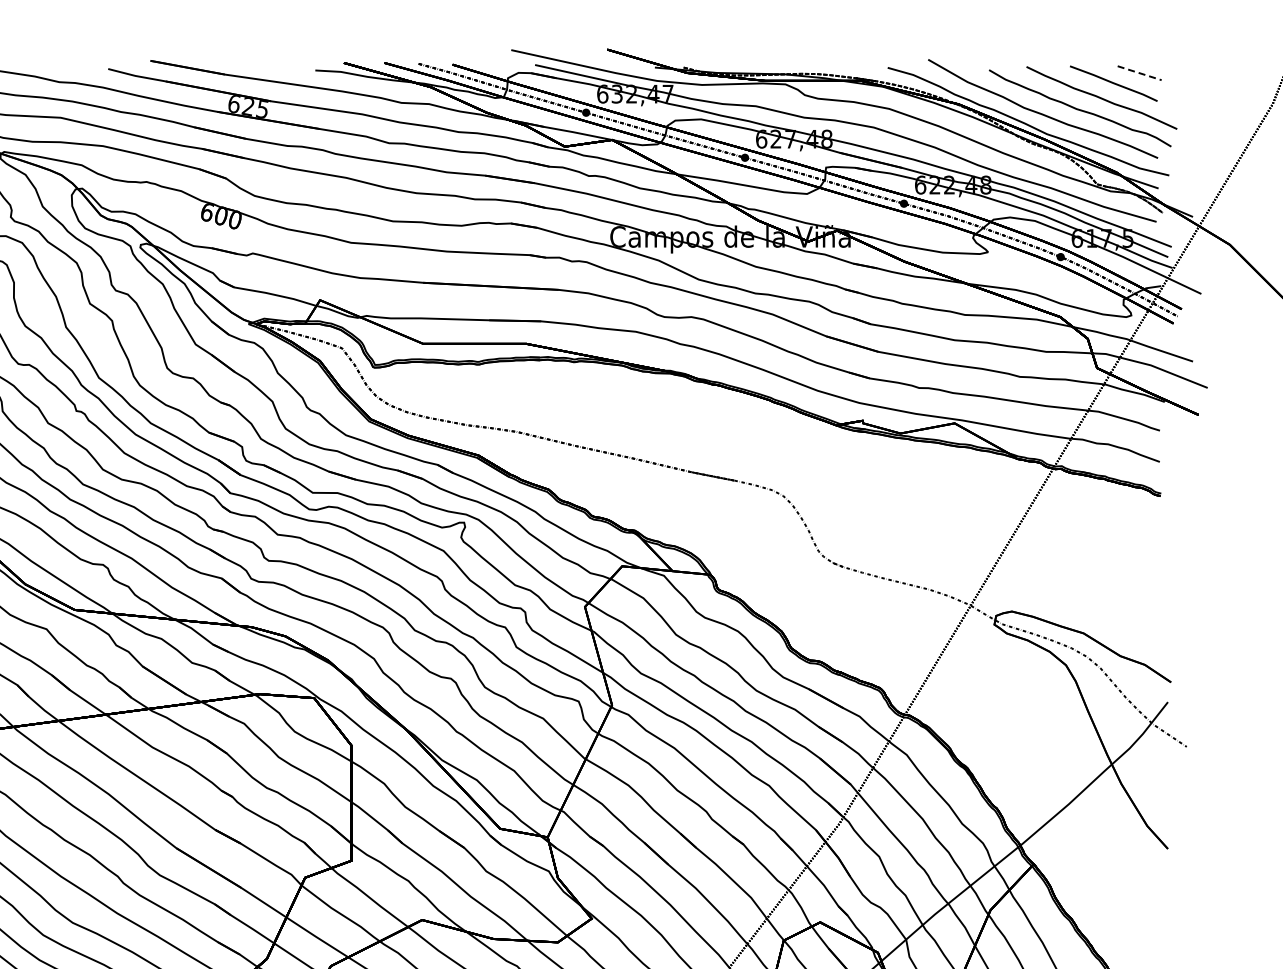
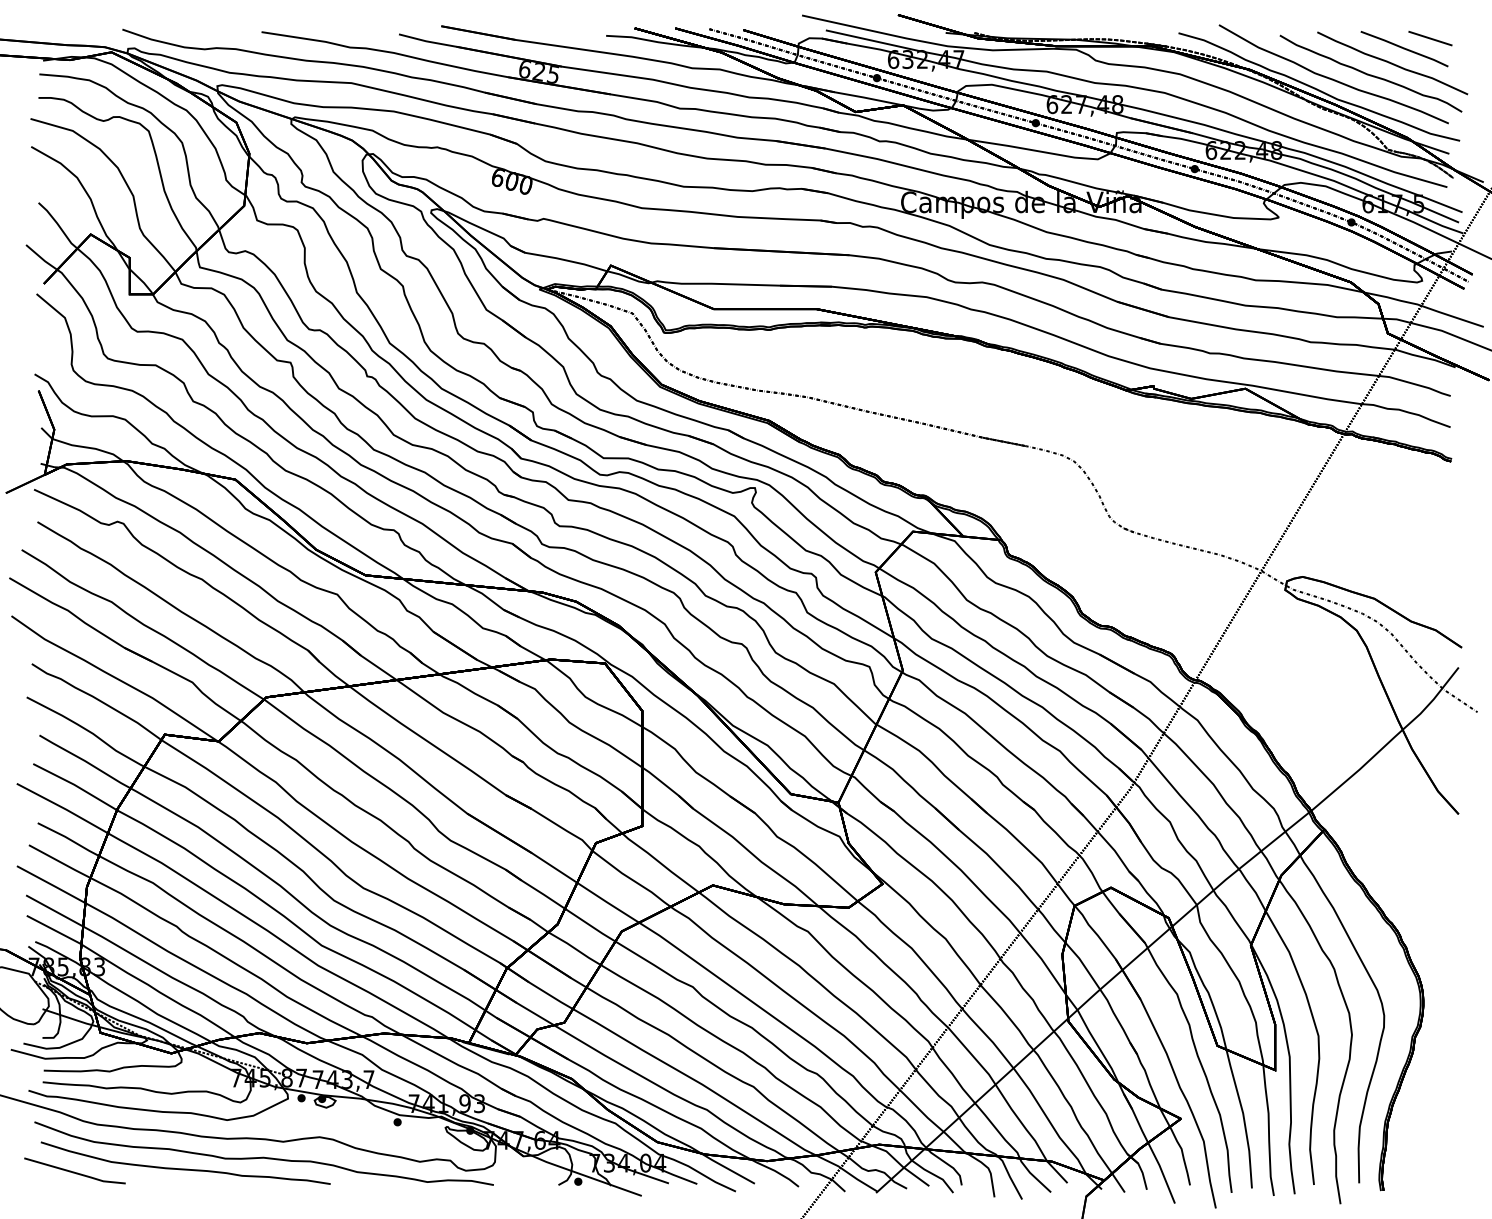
line: (1139, 73) -> (1430, 38), dashed -> solid

